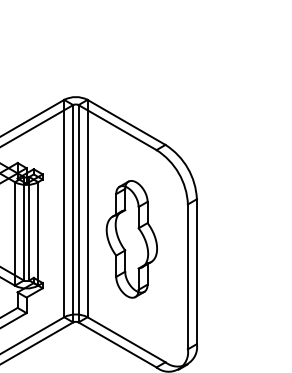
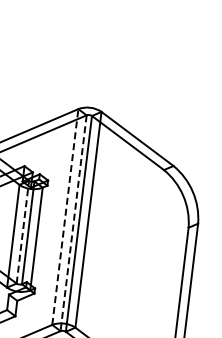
line: (64, 208) -> (65, 216), solid -> dashed
line: (73, 213) -> (73, 223), solid -> dashed
line: (23, 228) -> (22, 231), solid -> dashed
part: (131, 239) -> (128, 255), removed

